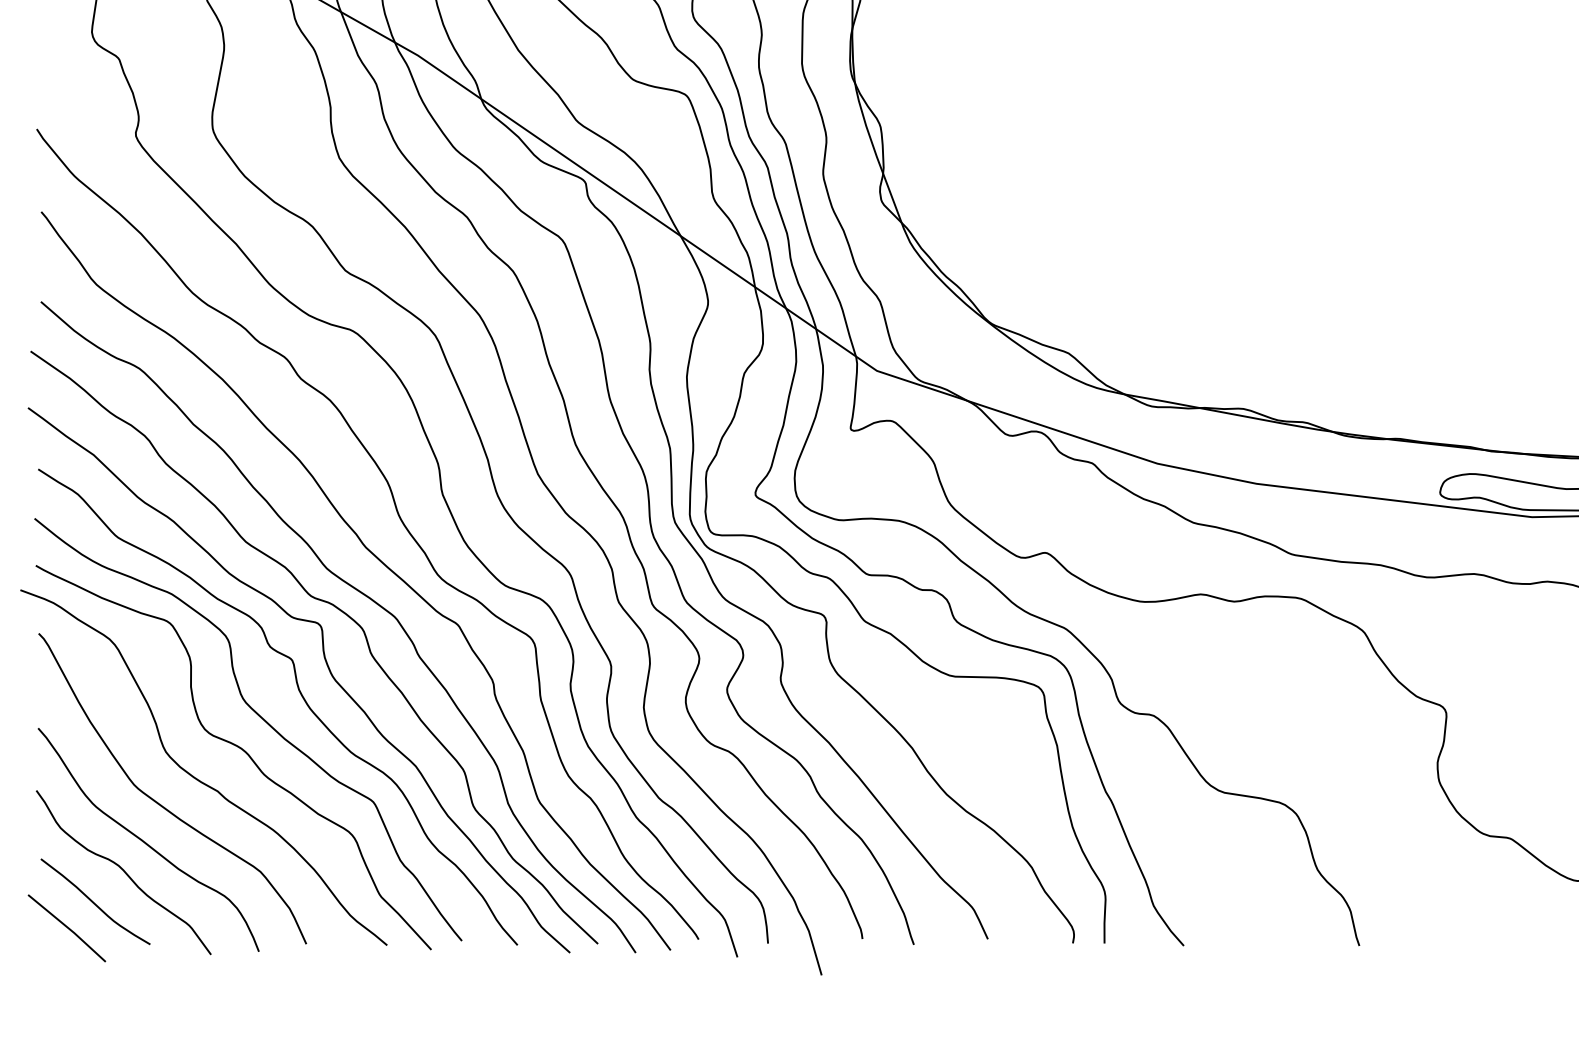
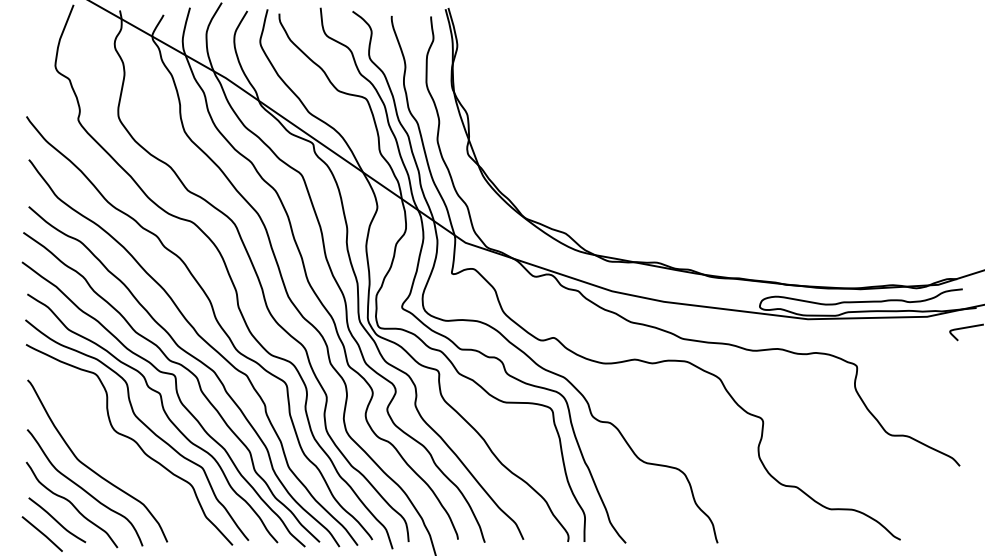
curve: (199, 777) -> (111, 455), removed

